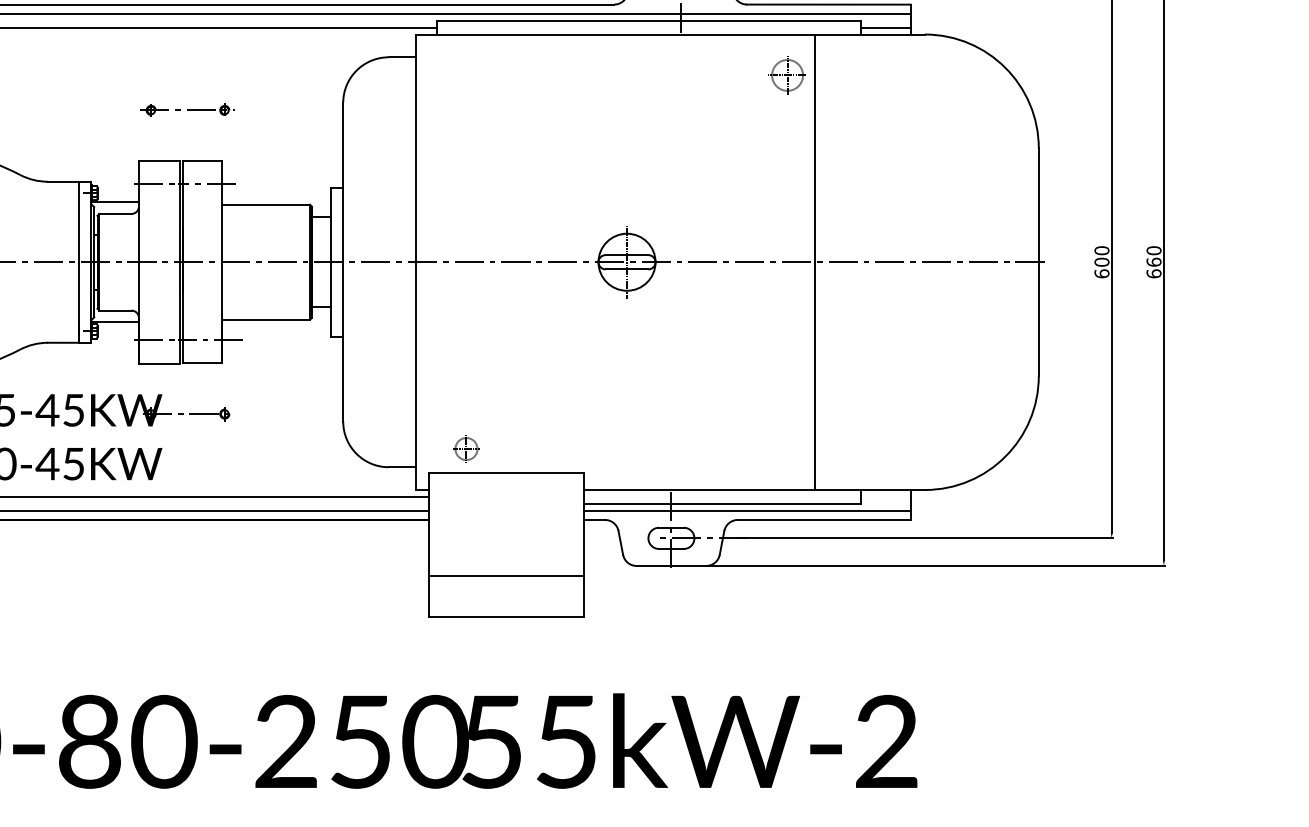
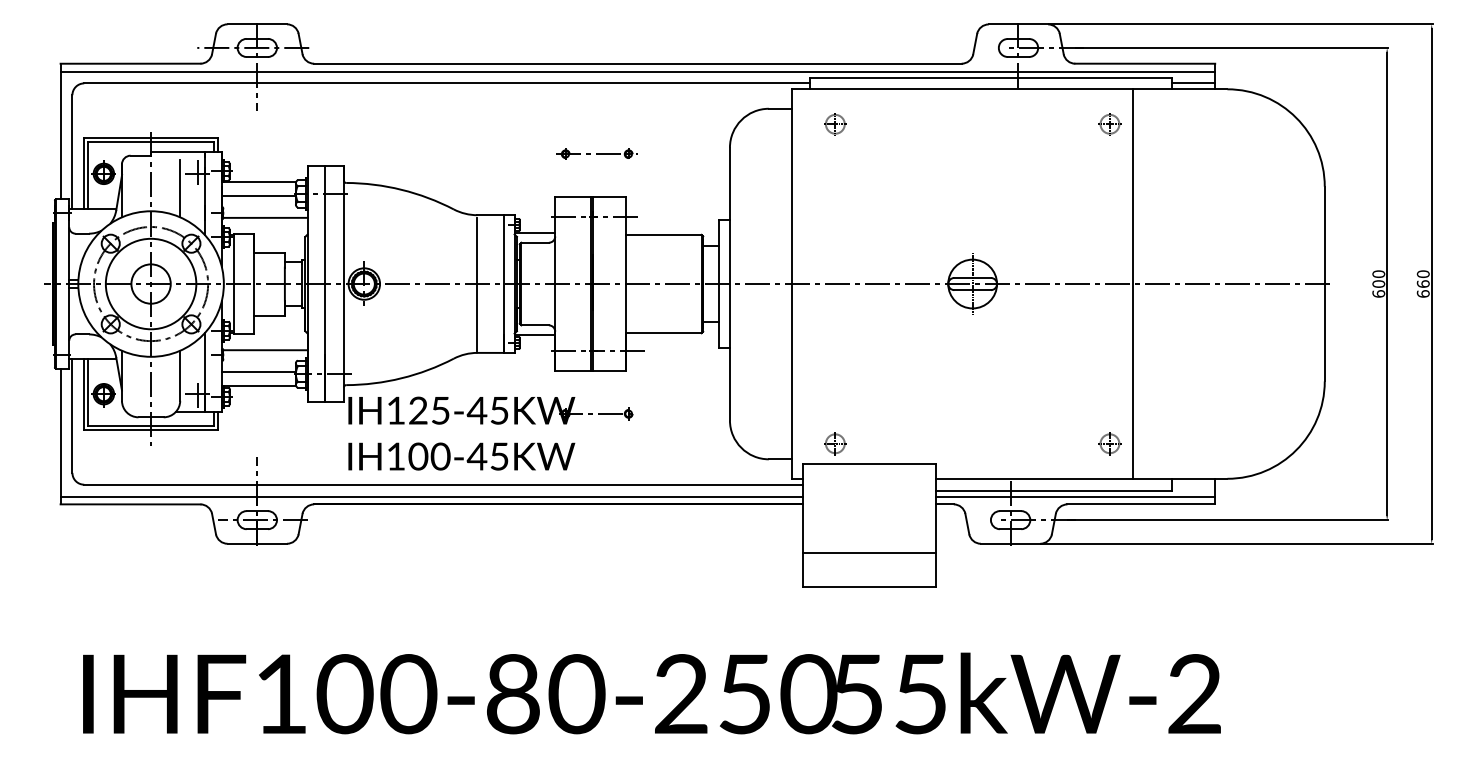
part: (466, 75) -> (835, 124), added
part: (787, 75) -> (1109, 124), size x0.71
line: (48, 262) -> (477, 284), added
part: (787, 448) -> (1109, 443), added

